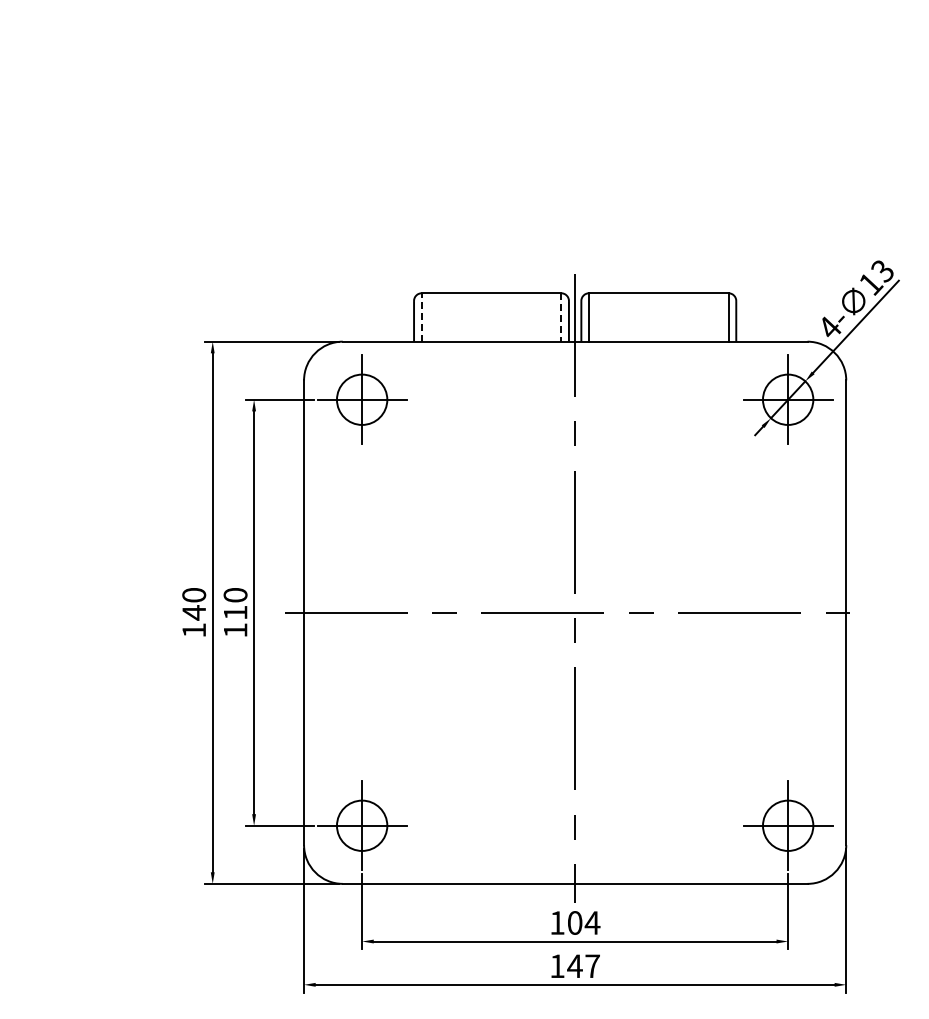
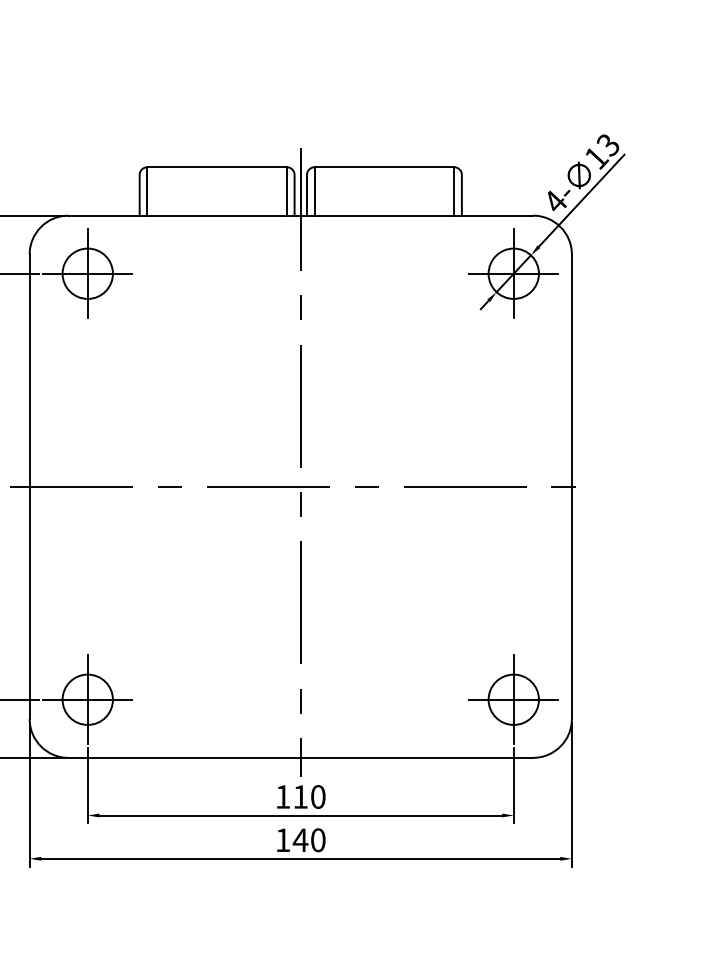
line: (421, 316) -> (147, 190), dashed -> solid
line: (561, 317) -> (287, 191), dashed -> solid
text: (584, 922) -> (310, 796), 104 -> 110
text: (592, 966) -> (318, 840), 147 -> 140

